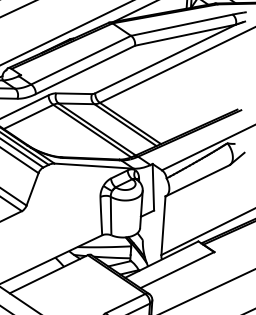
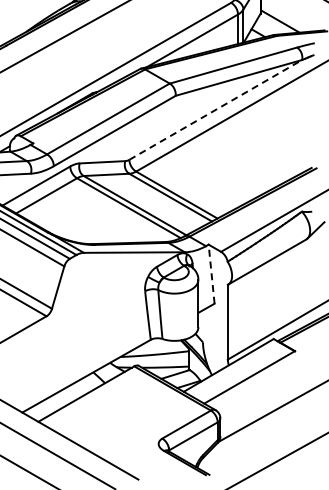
line: (165, 58) -> (215, 109), solid -> dashed
line: (153, 187) -> (211, 274), solid -> dashed

